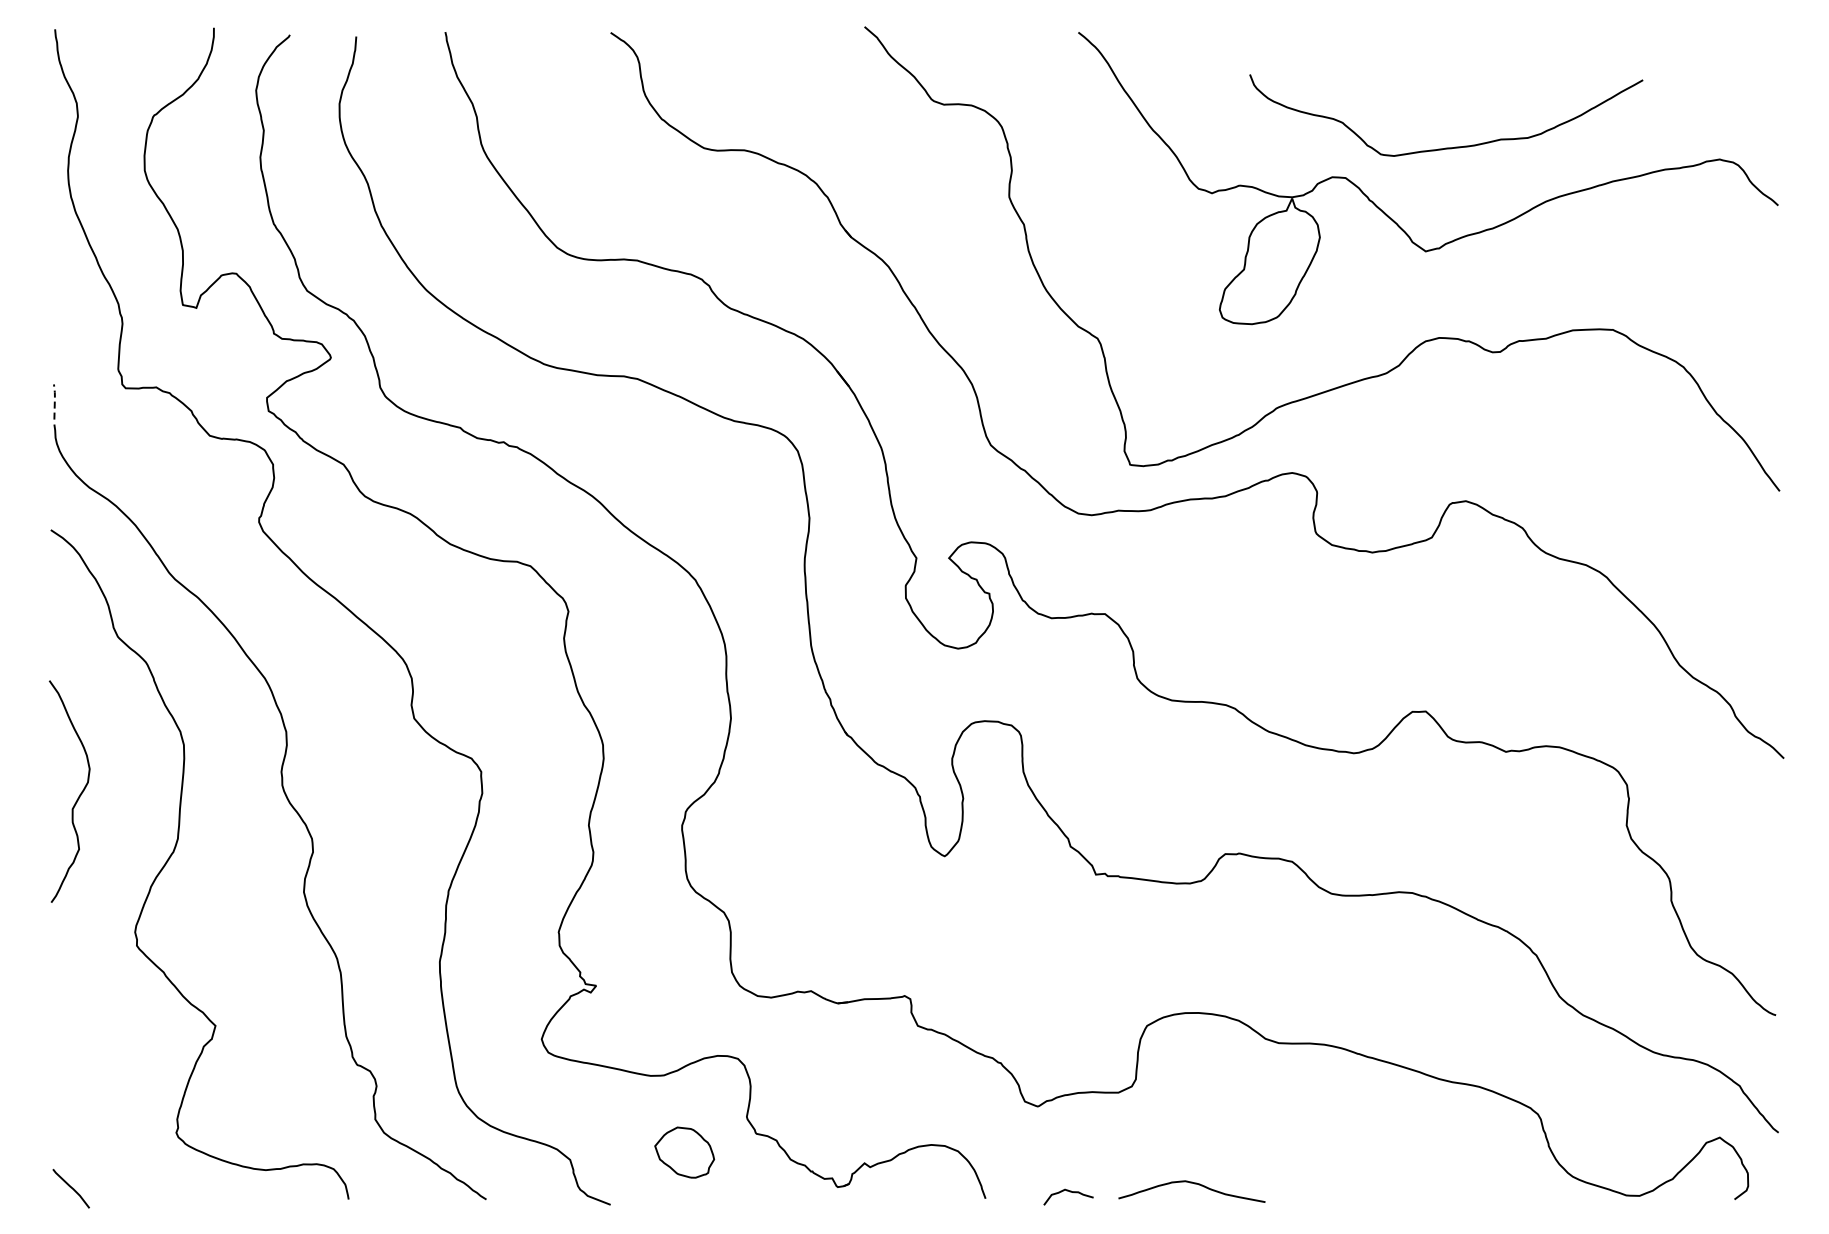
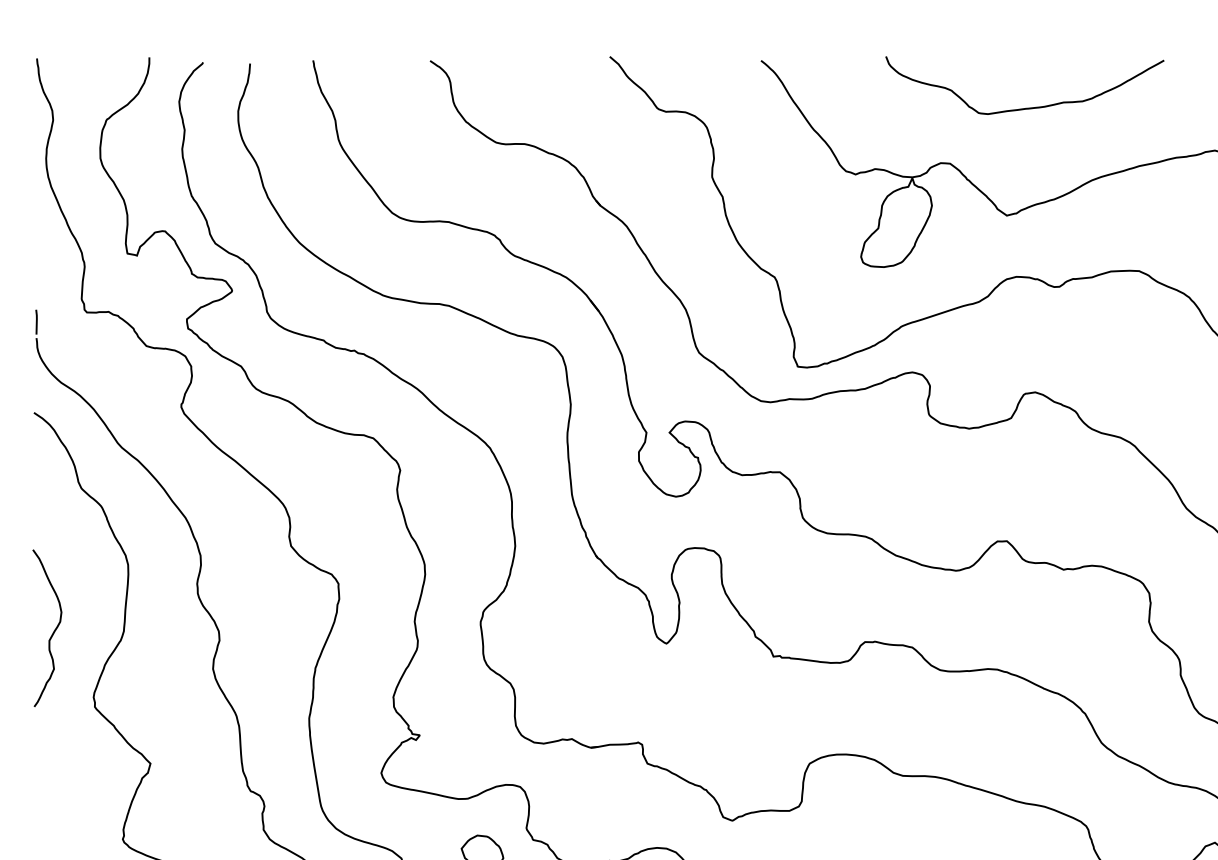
curve: (1446, 147) -> (1025, 108), moved
line: (54, 400) -> (36, 321), dashed -> solid
curve: (78, 796) -> (53, 631), moved

